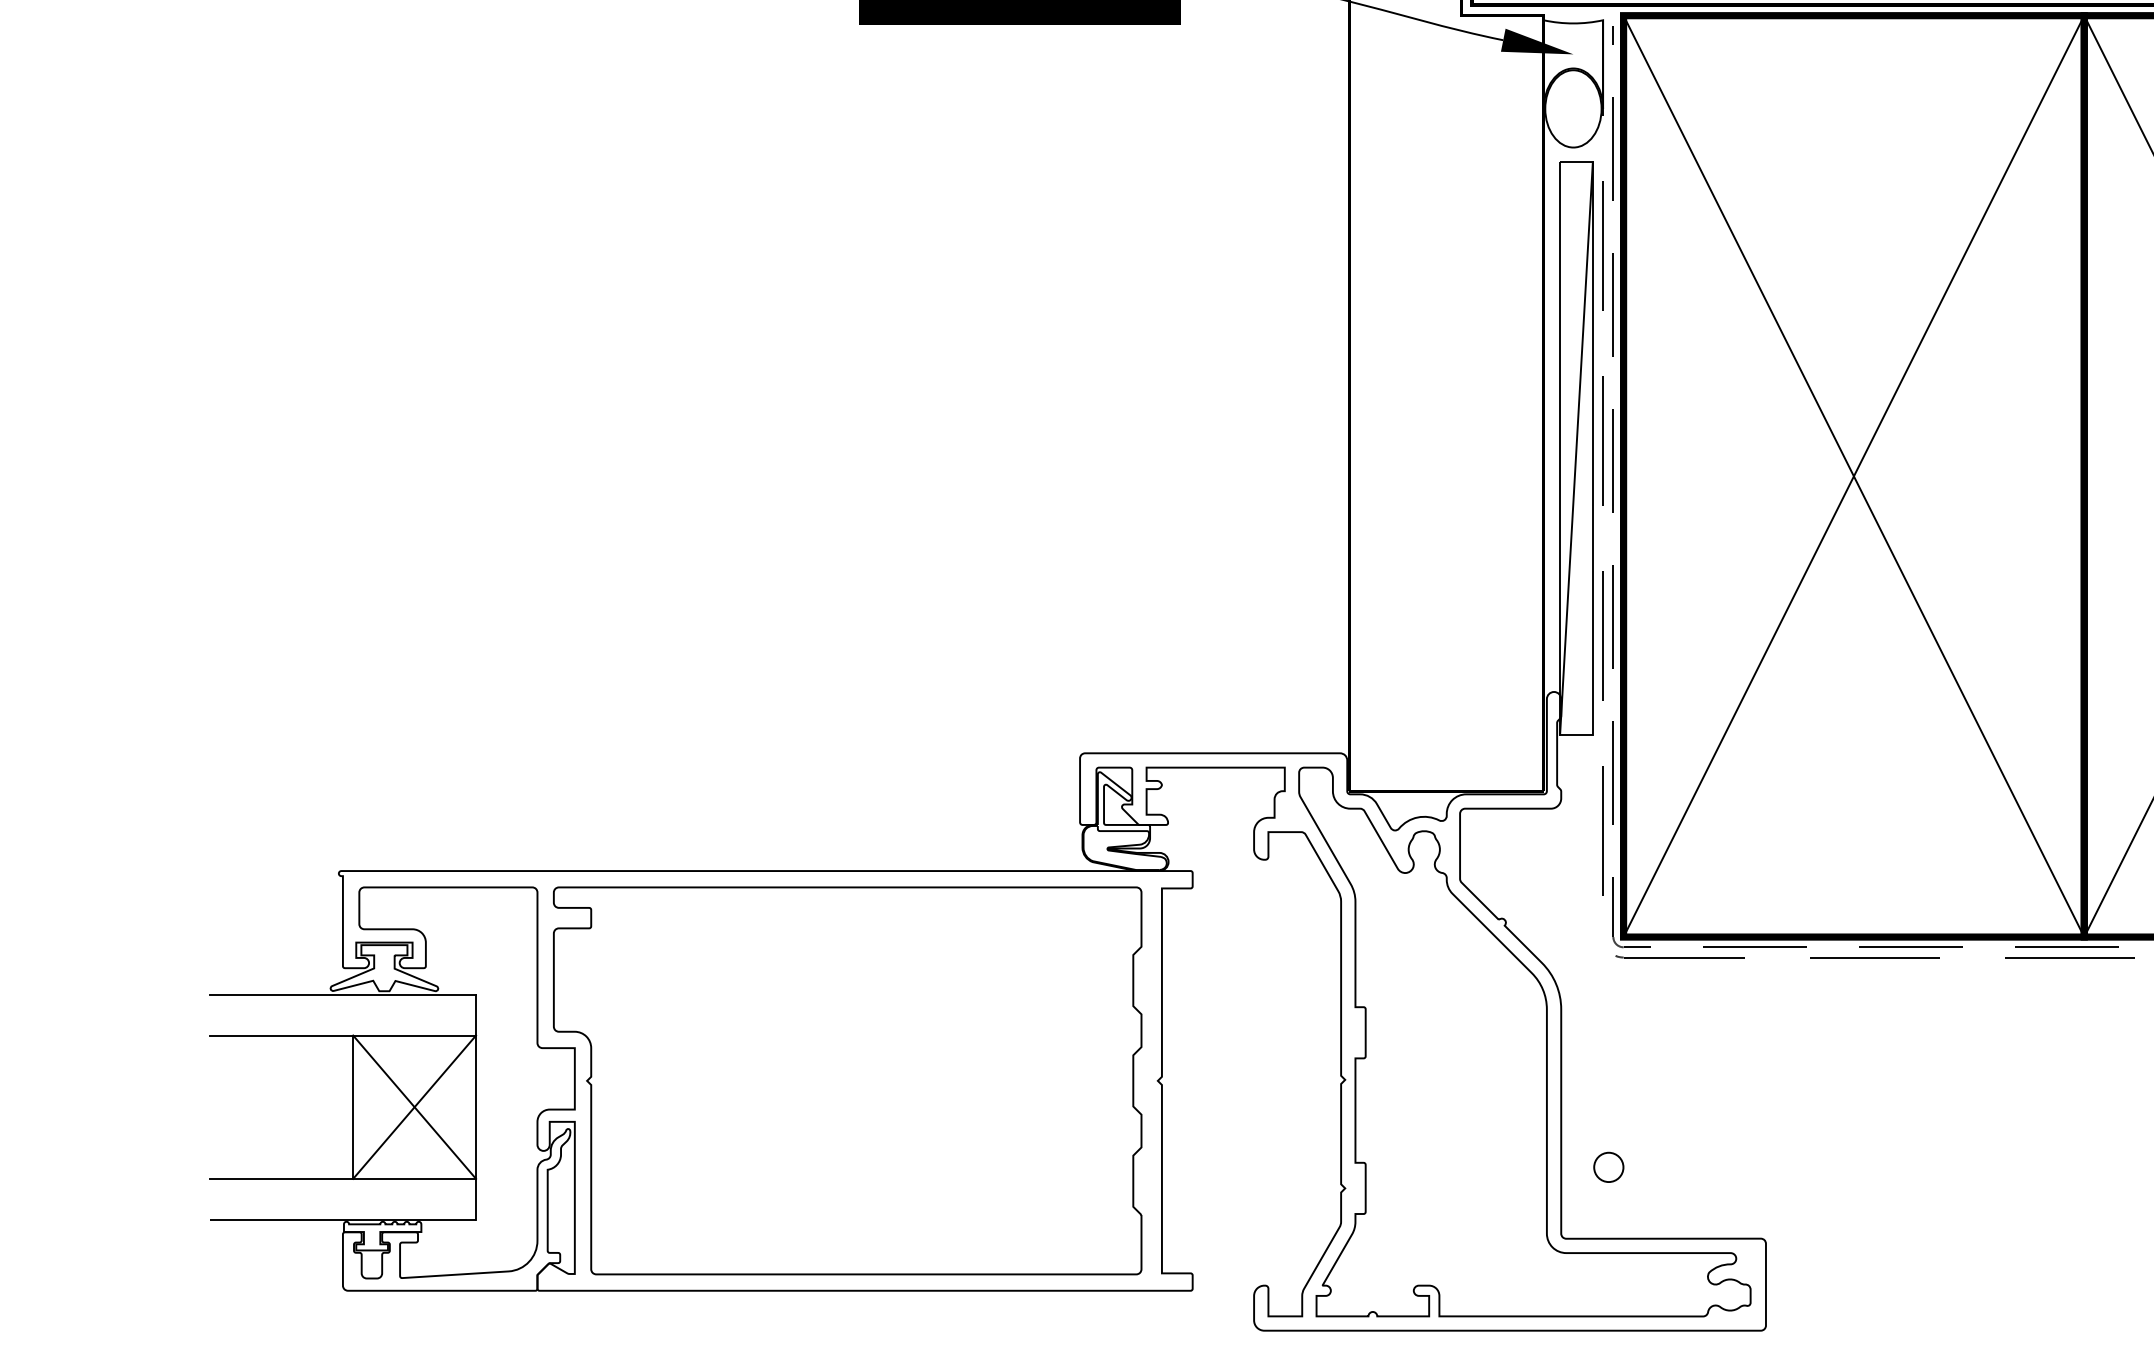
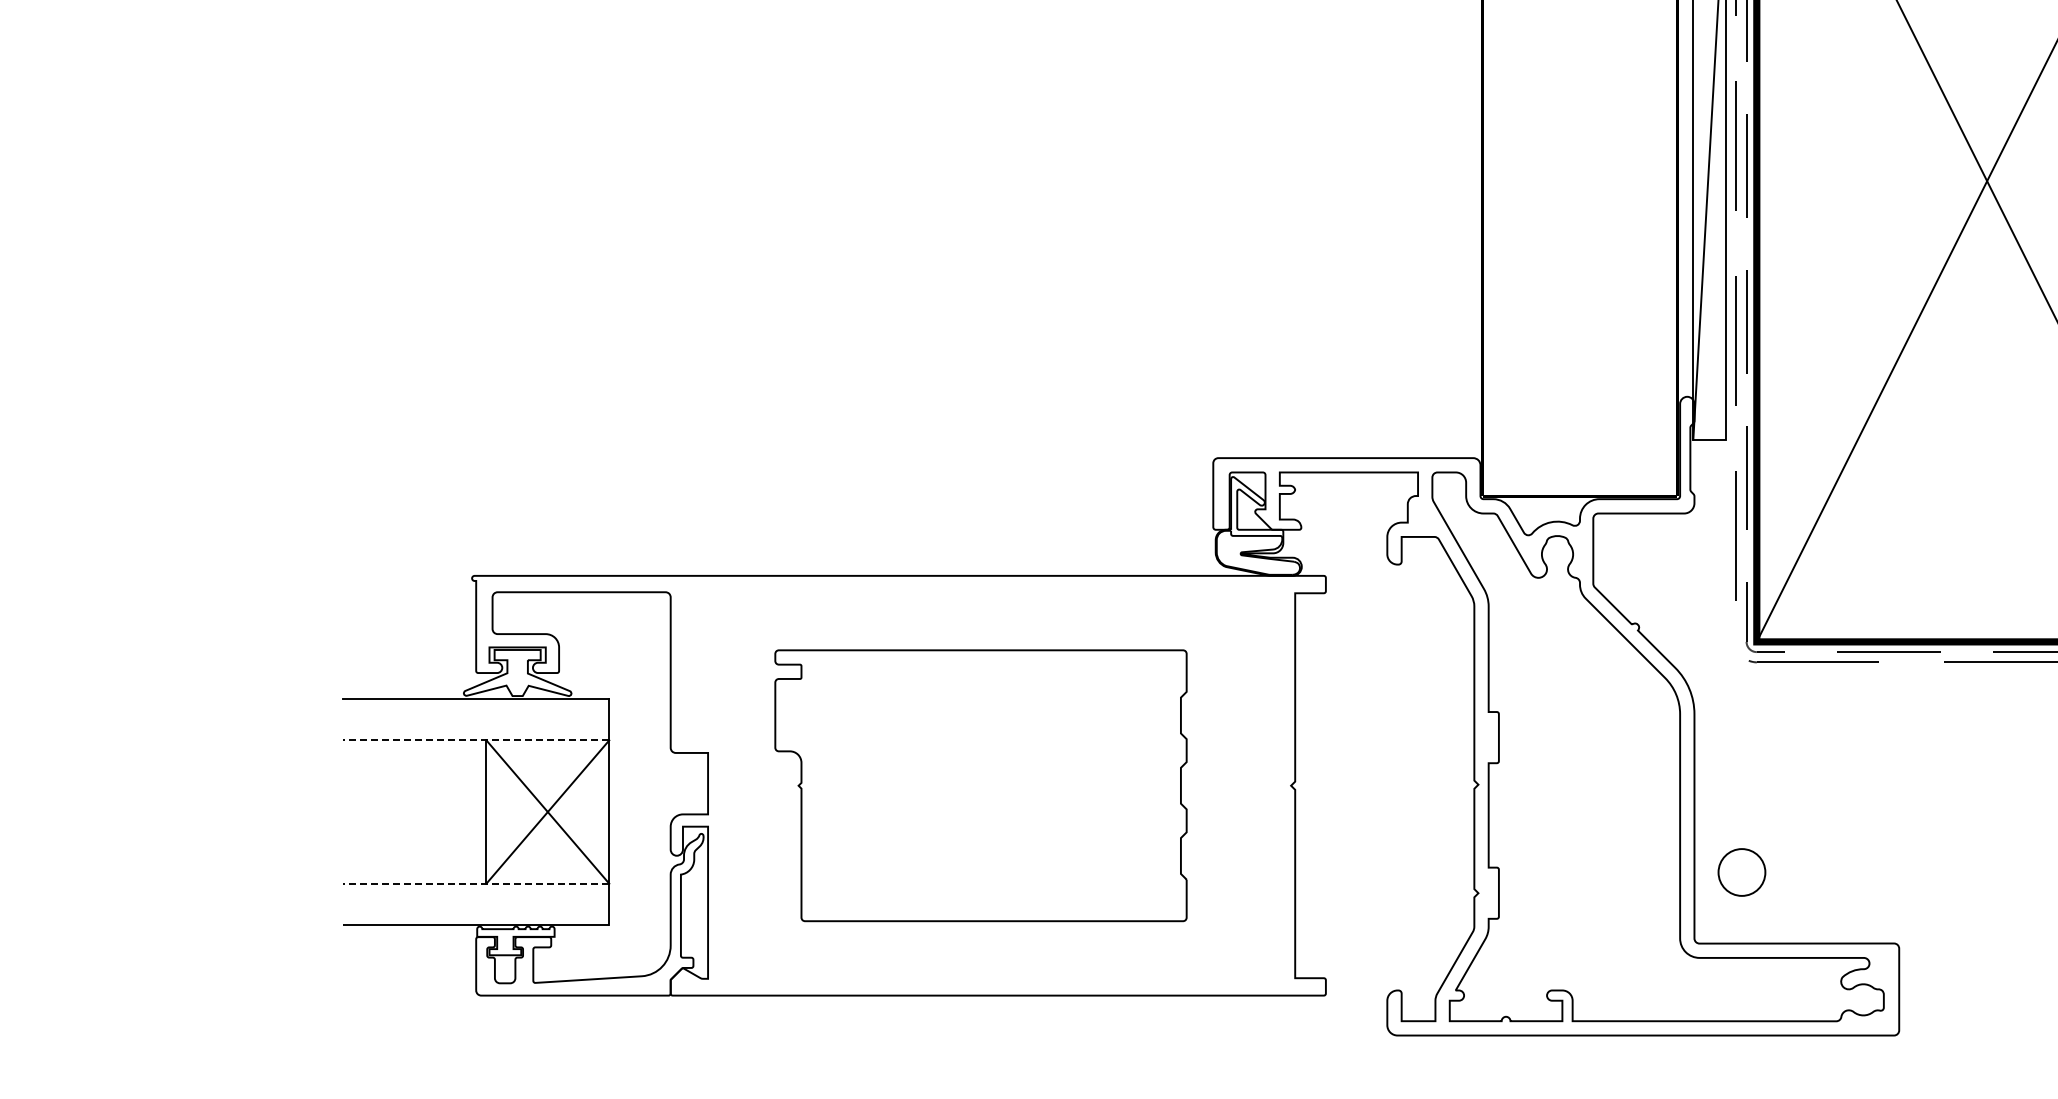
line: (342, 1035) -> (475, 740), solid -> dashed
part: (847, 1080) -> (980, 785), size x0.7
circle: (1608, 1166) -> (1741, 871), size x1.6
line: (342, 1178) -> (475, 883), solid -> dashed

